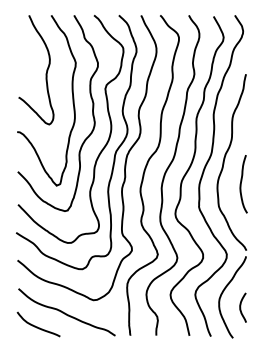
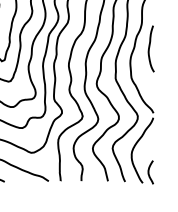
curve: (241, 184) -> (149, 49), moved
curve: (241, 307) -> (149, 172), moved

